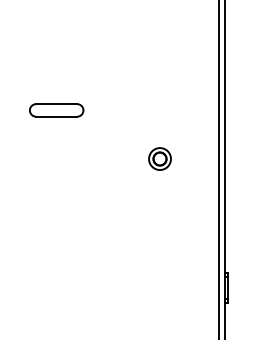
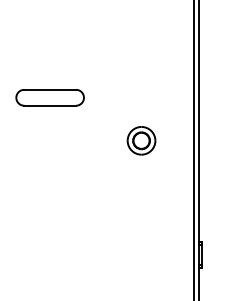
part: (56, 110) -> (49, 97), size x1.43
part: (159, 158) -> (141, 140), size x1.43

